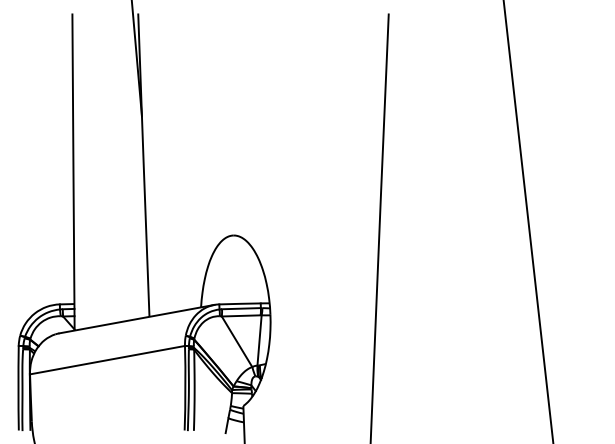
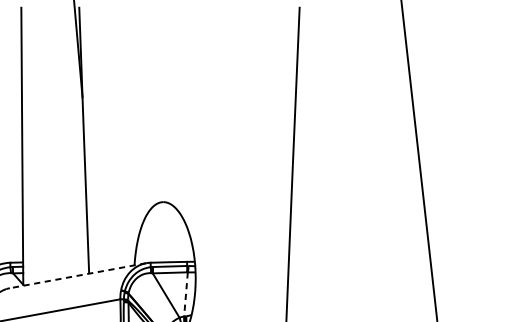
line: (136, 319) -> (77, 276), solid -> dashed
line: (259, 340) -> (185, 294), solid -> dashed

